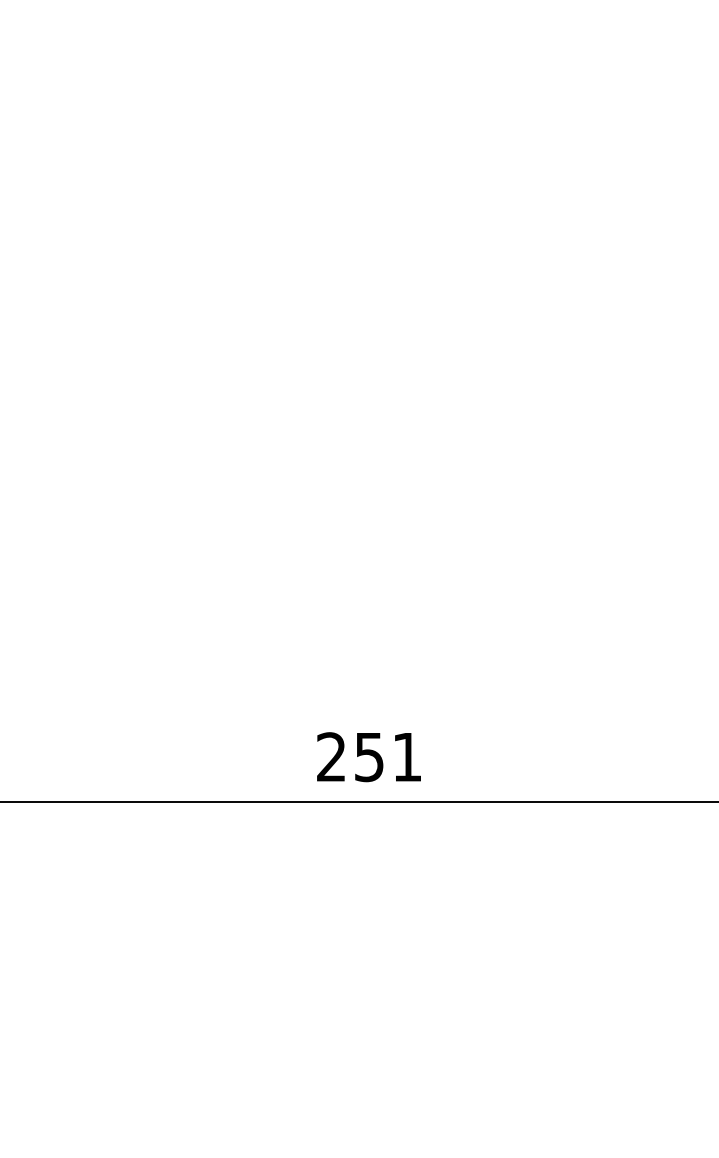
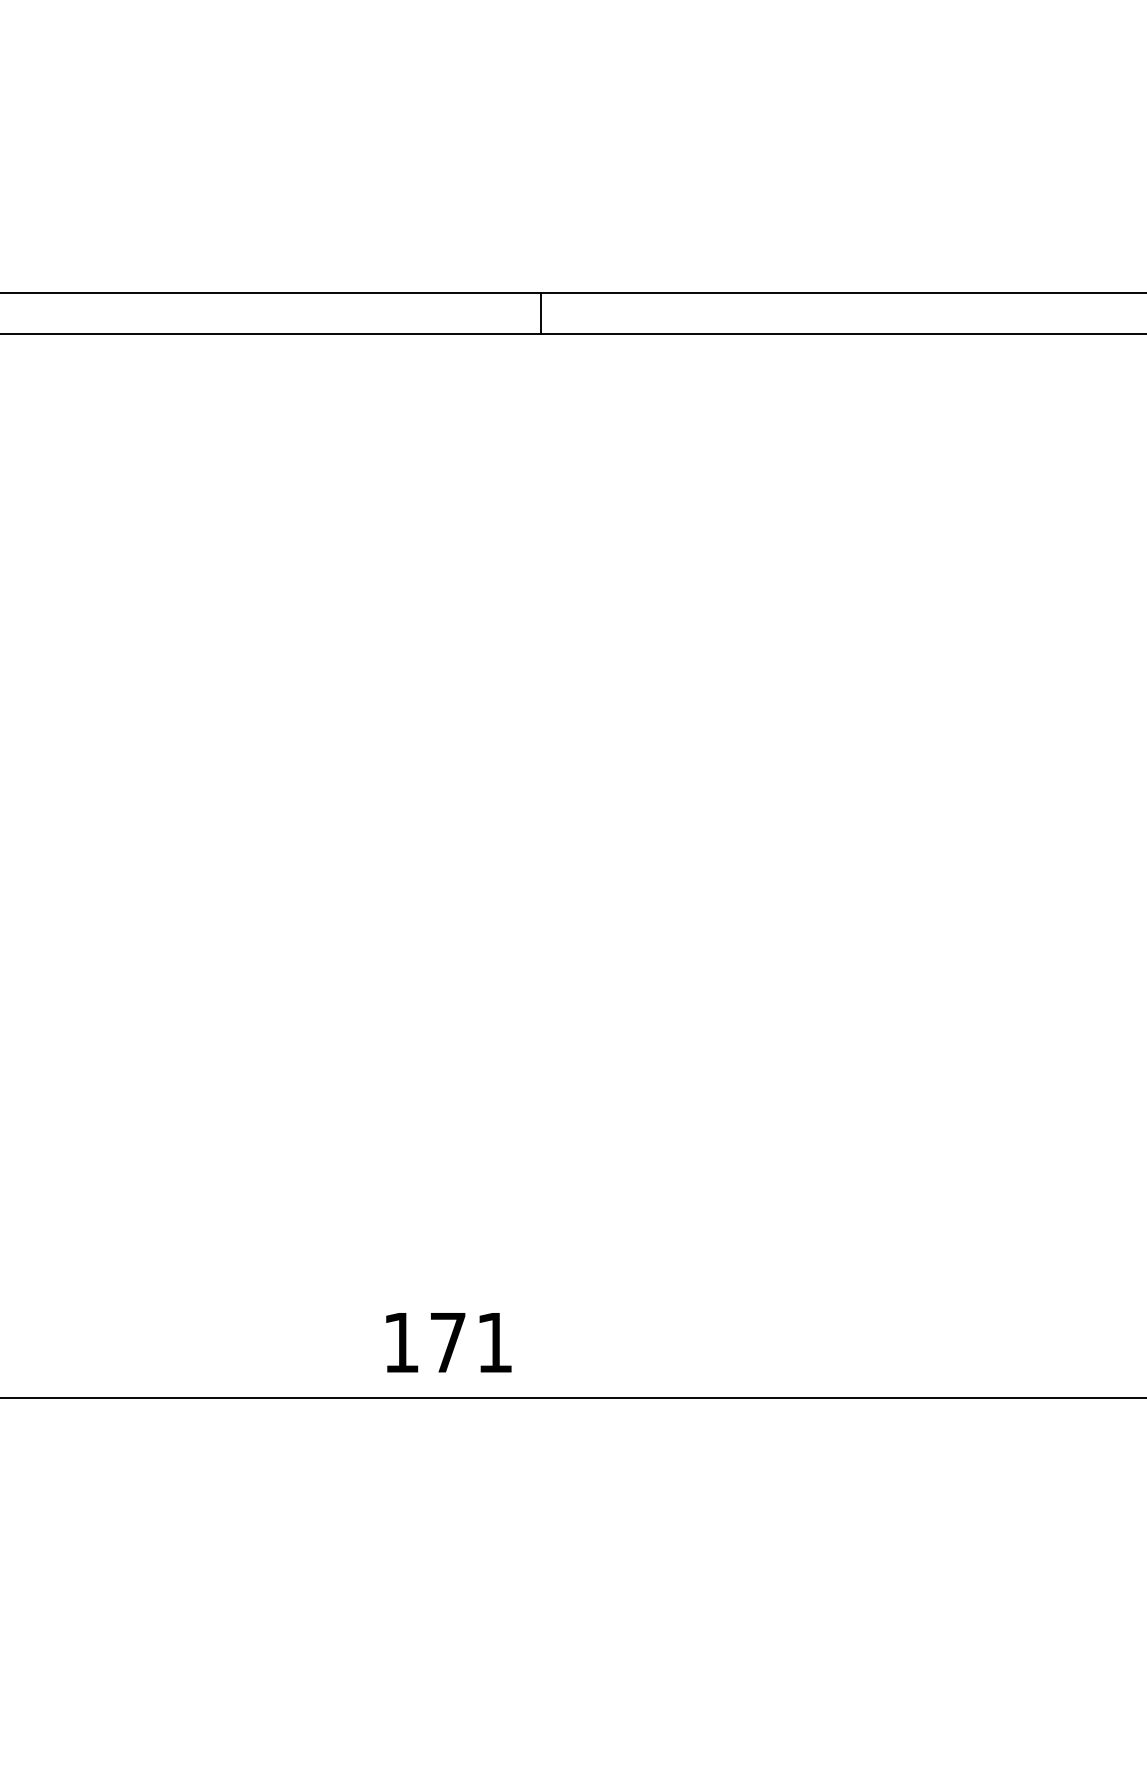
text: (350, 757) -> (424, 1342), 251 -> 171

